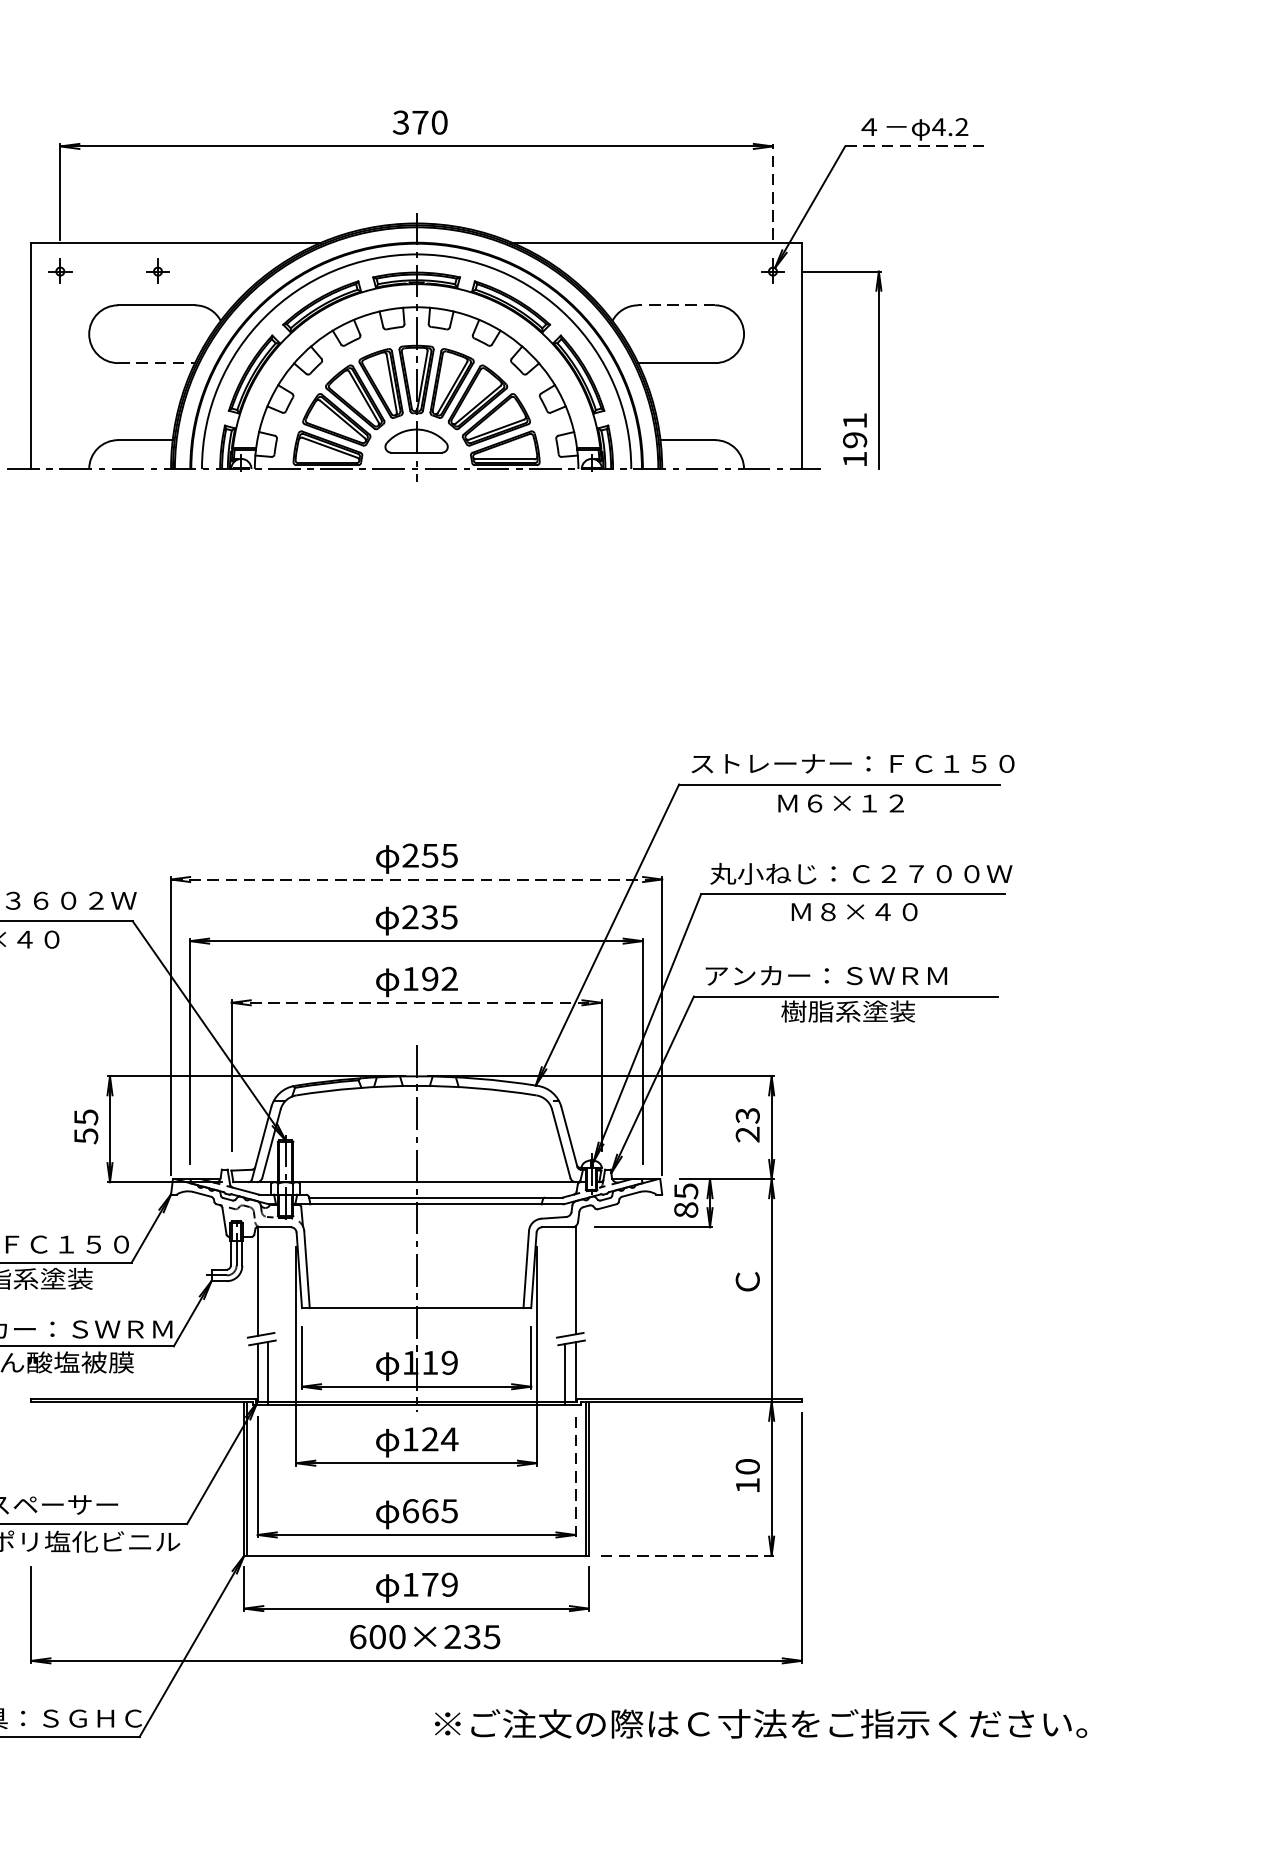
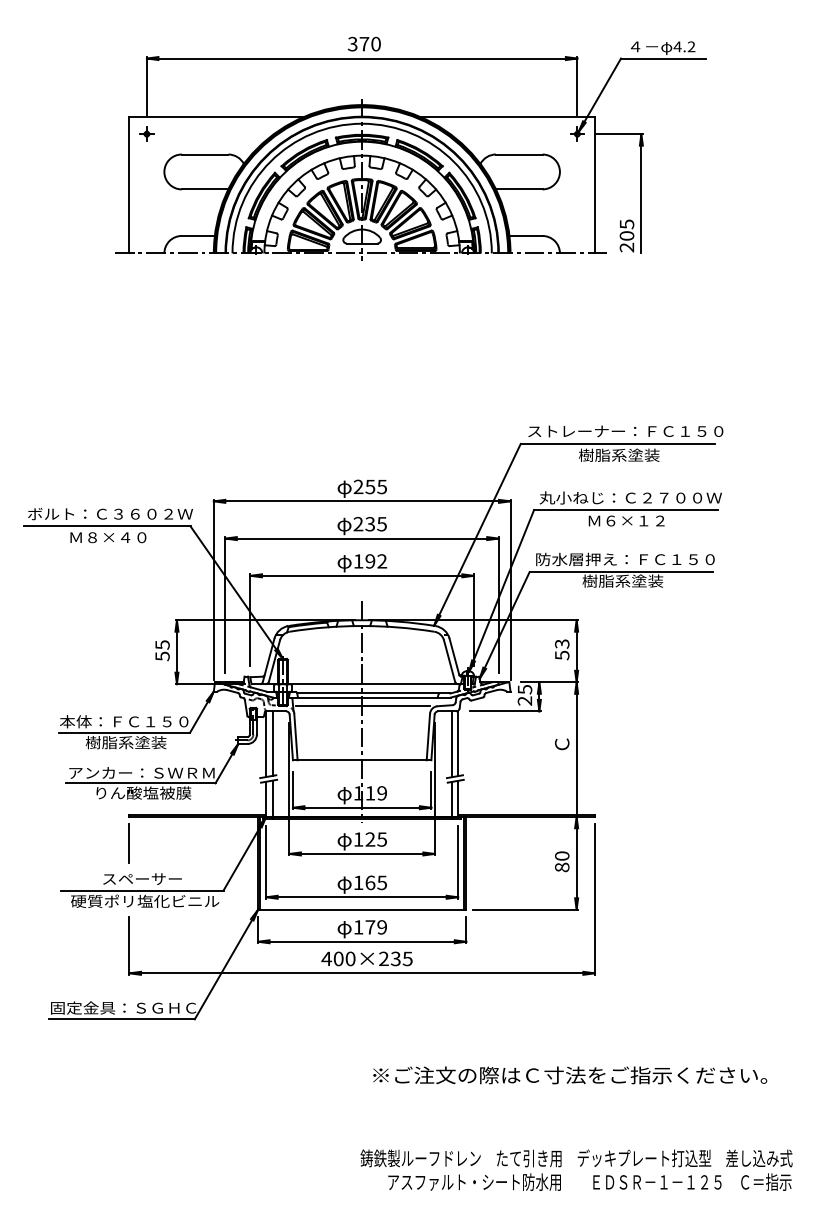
line: (917, 146) -> (664, 58), dashed -> solid
line: (773, 192) -> (577, 86), dashed -> solid
part: (157, 270) -> (205, 133), removed
line: (675, 305) -> (518, 154), dashed -> solid
line: (157, 363) -> (205, 189), dashed -> solid
text: (854, 439) -> (626, 235), 191 -> 205
text: (840, 801) -> (618, 454), Ｍ６×１２ -> 樹脂系塗装
line: (417, 879) -> (362, 501), dashed -> solid
text: (869, 911) -> (635, 520), Ｍ８×４０ -> Ｍ６×１２
text: (852, 975) -> (625, 559), アンカー：ＳＷＲＭ -> 防水層押え：ＦＣ１５０
line: (417, 1002) -> (362, 575), dashed -> solid
text: (748, 1134) -> (562, 655), 23 -> 53
text: (685, 1209) -> (524, 700), 85 -> 25
line: (417, 1219) -> (362, 706), added
line: (268, 1280) -> (272, 743), added
line: (564, 1282) -> (451, 744), added
text: (448, 1439) -> (381, 839), 124 -> 125
line: (31, 1444) -> (129, 842), added
line: (576, 1475) -> (458, 861), dashed -> solid
text: (748, 1485) -> (562, 867), 10 -> 80
text: (410, 1510) -> (358, 882), 665 -> 165
line: (688, 1555) -> (526, 909), dashed -> solid
text: (357, 1636) -> (326, 958), 600×235 -> 400×235
text: (761, 1724) -> (570, 1075), moved

